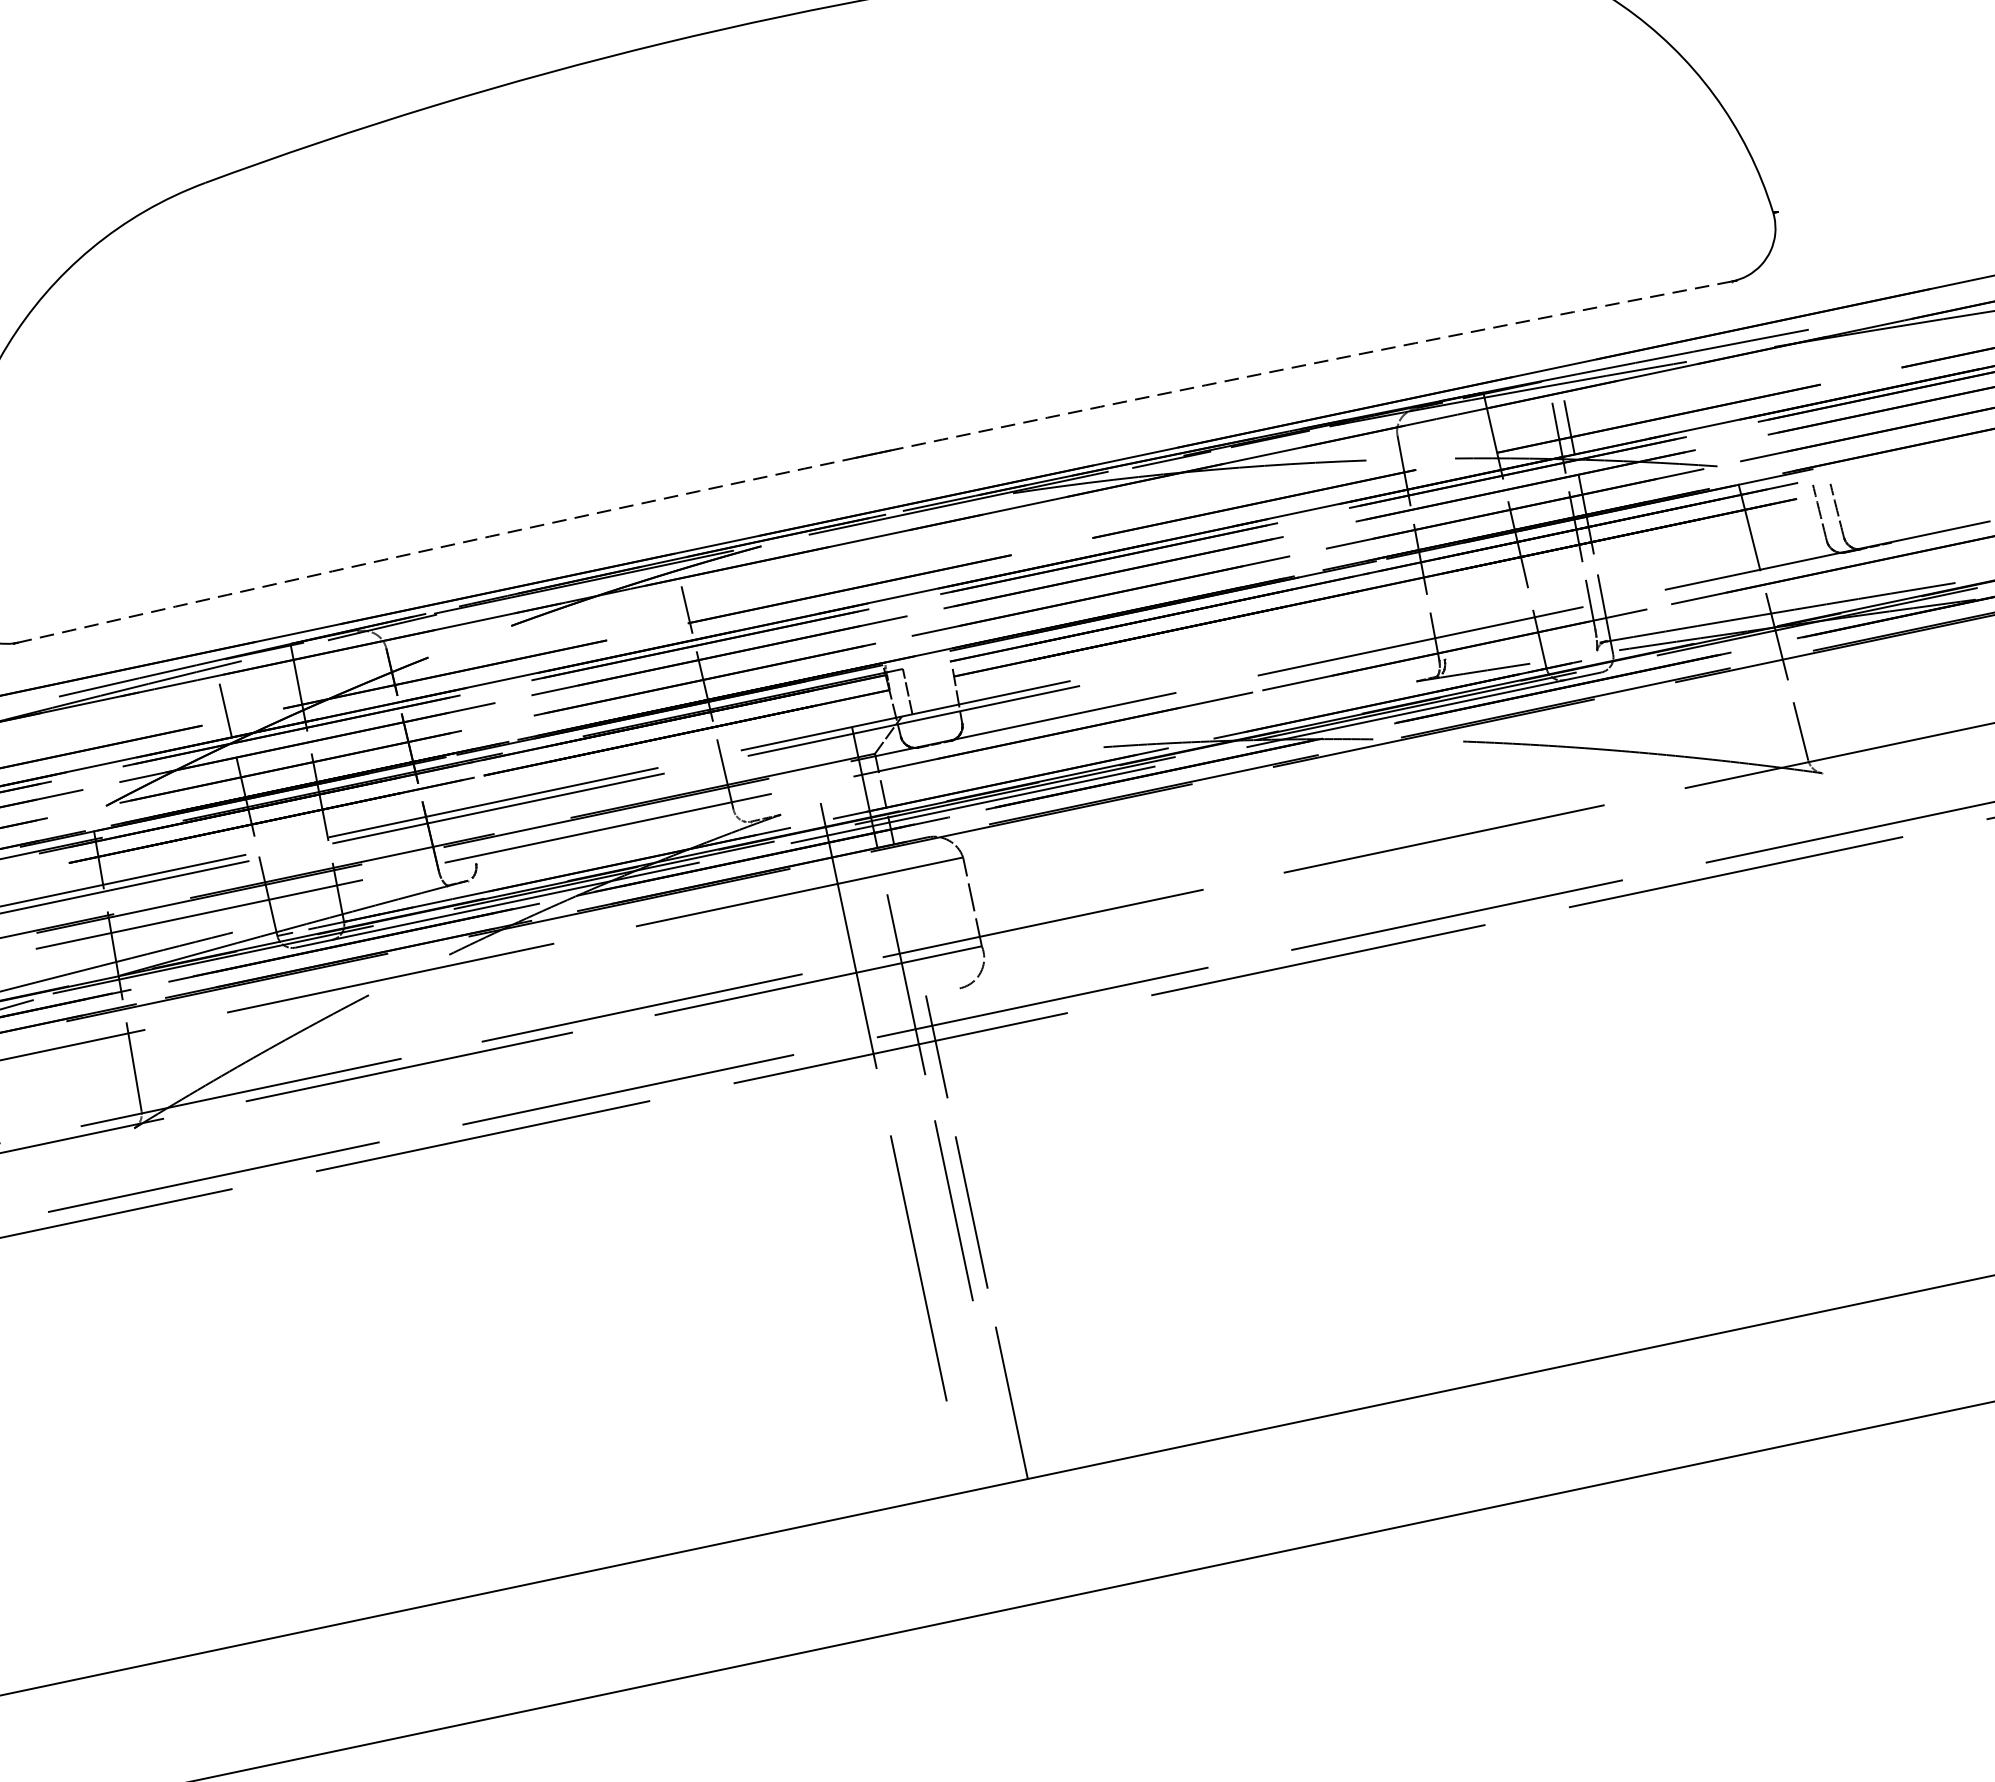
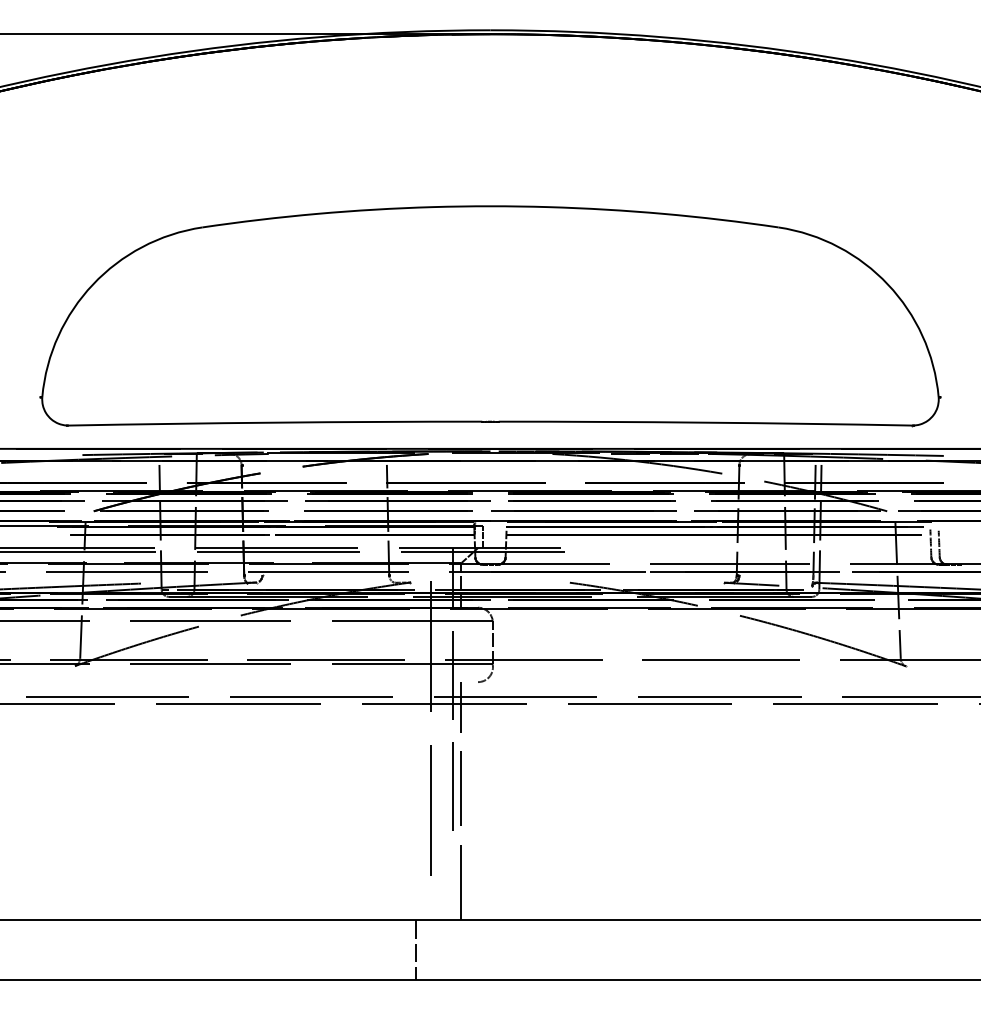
arc: (1310, 363) -> (705, 422), dashed -> solid
arc: (437, 547) -> (275, 422), dashed -> solid
line: (949, 1557) -> (416, 949), added

